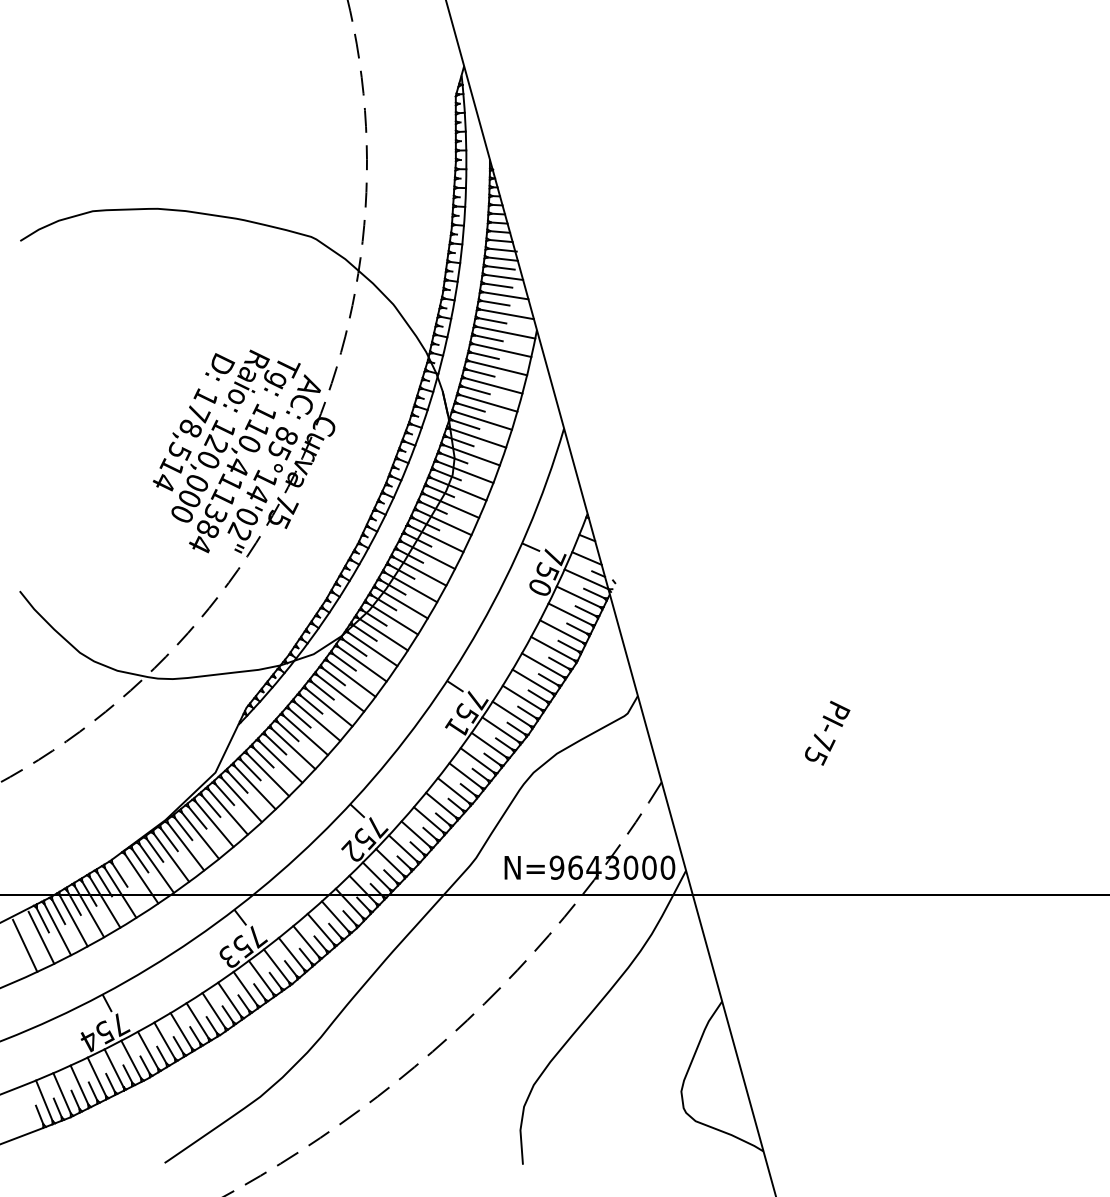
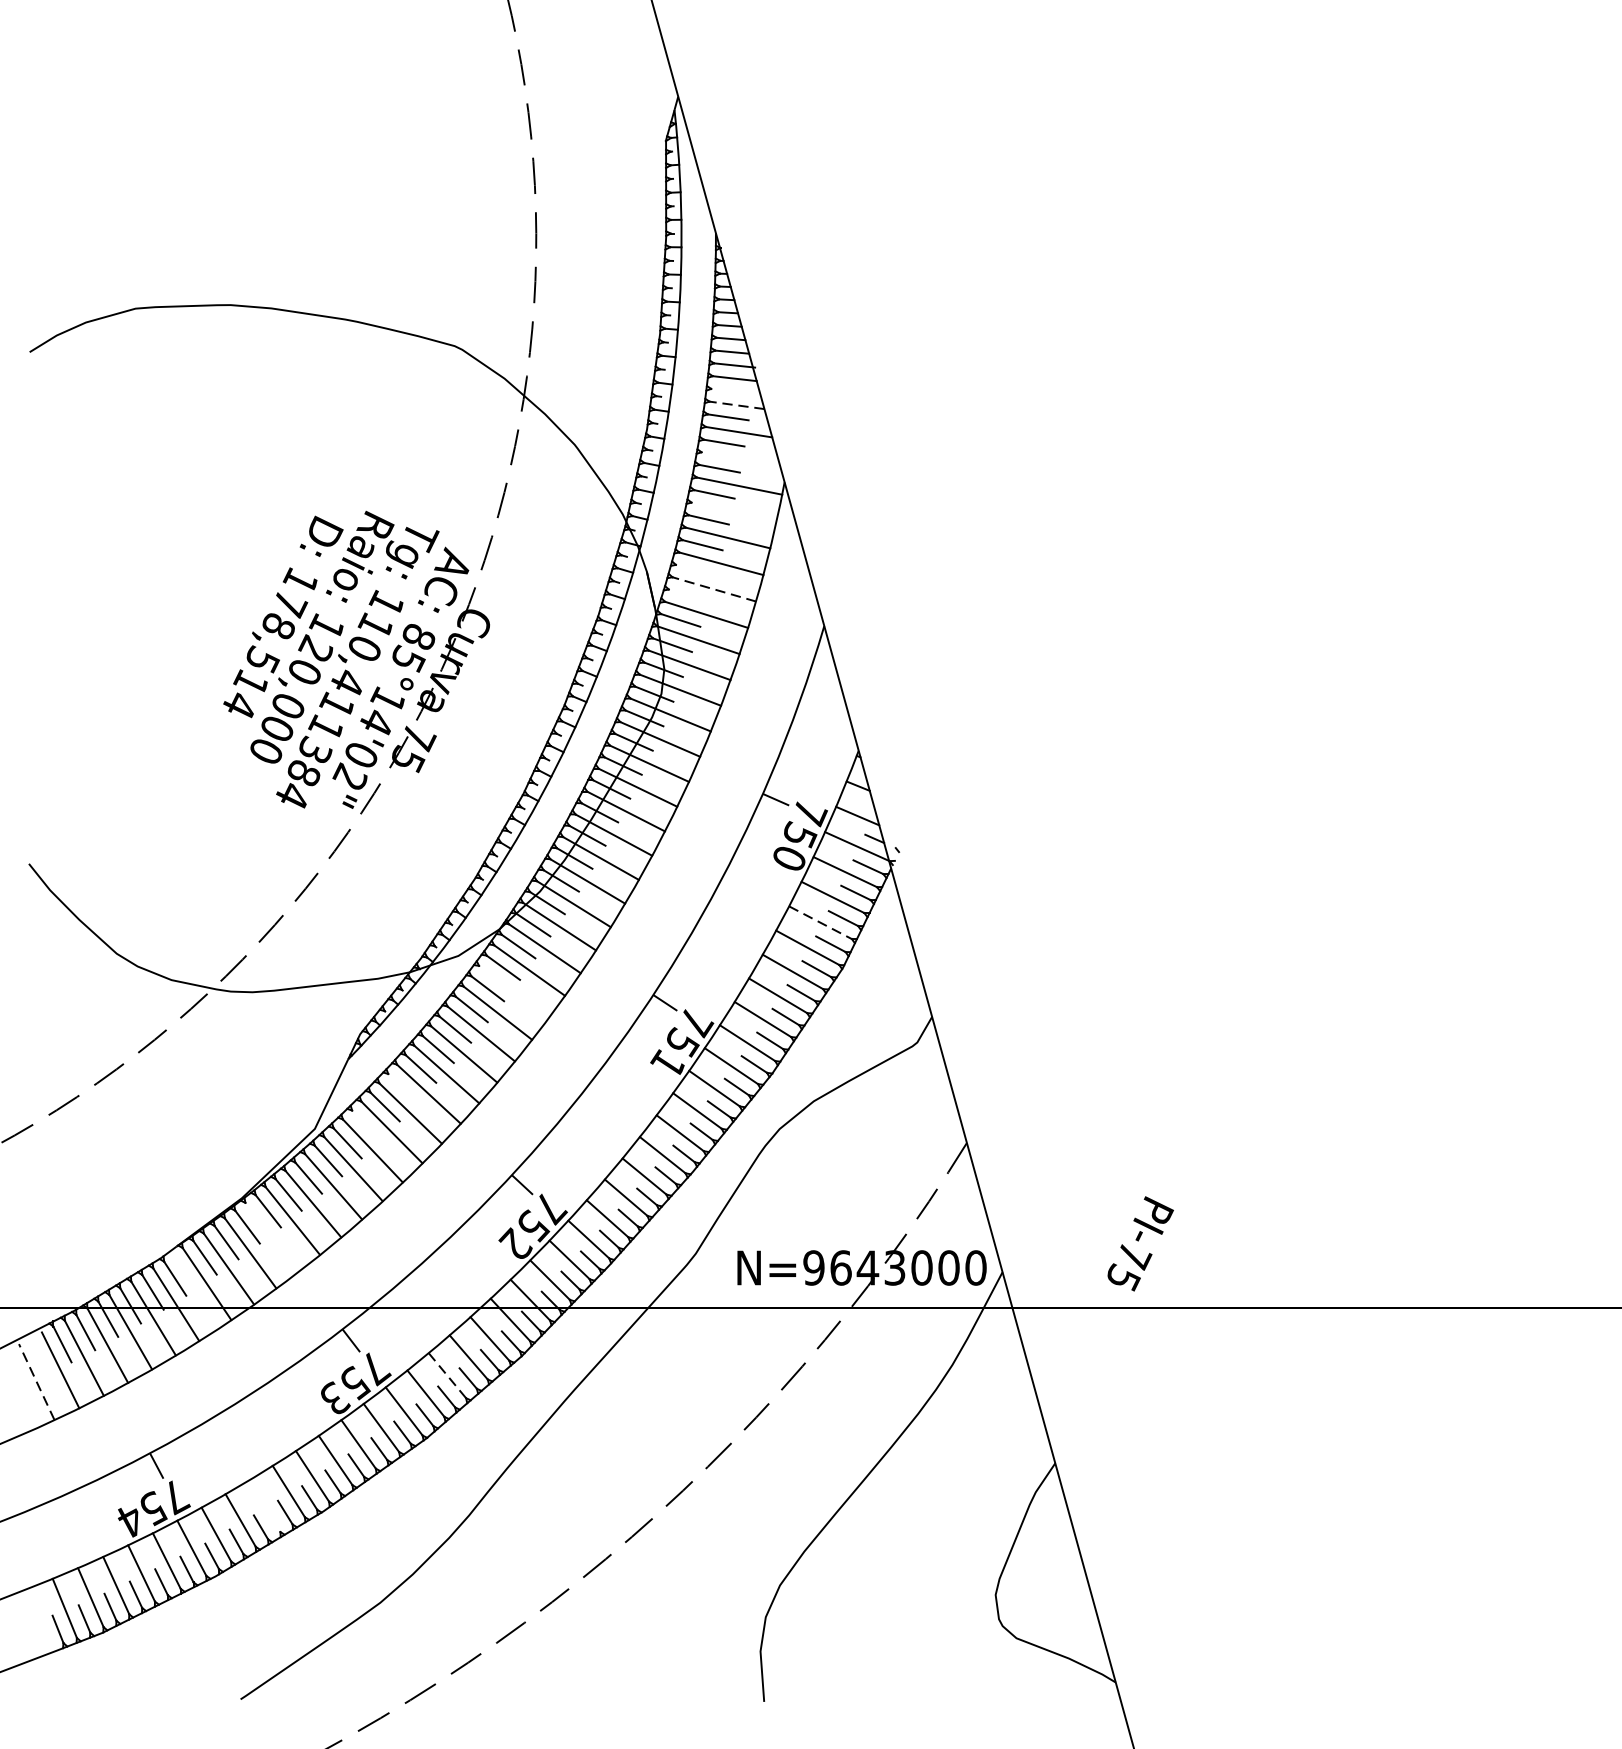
line: (500, 267) -> (731, 390), removed
line: (504, 277) -> (737, 405), solid -> dashed
line: (506, 314) -> (740, 459), removed
line: (502, 350) -> (734, 512), removed
line: (475, 390) -> (694, 570), removed
line: (488, 403) -> (713, 589), solid -> dashed
line: (470, 407) -> (687, 595), removed
line: (561, 631) -> (820, 922), solid -> dashed
line: (351, 678) -> (513, 991), removed
text: (827, 732) -> (1140, 1242), moved
line: (275, 744) -> (402, 1087), removed
line: (250, 770) -> (366, 1125), removed
line: (185, 846) -> (271, 1236), removed
line: (306, 941) -> (447, 1375), solid -> dashed
line: (25, 945) -> (37, 1381), solid -> dashed
line: (180, 1030) -> (263, 1505), removed

